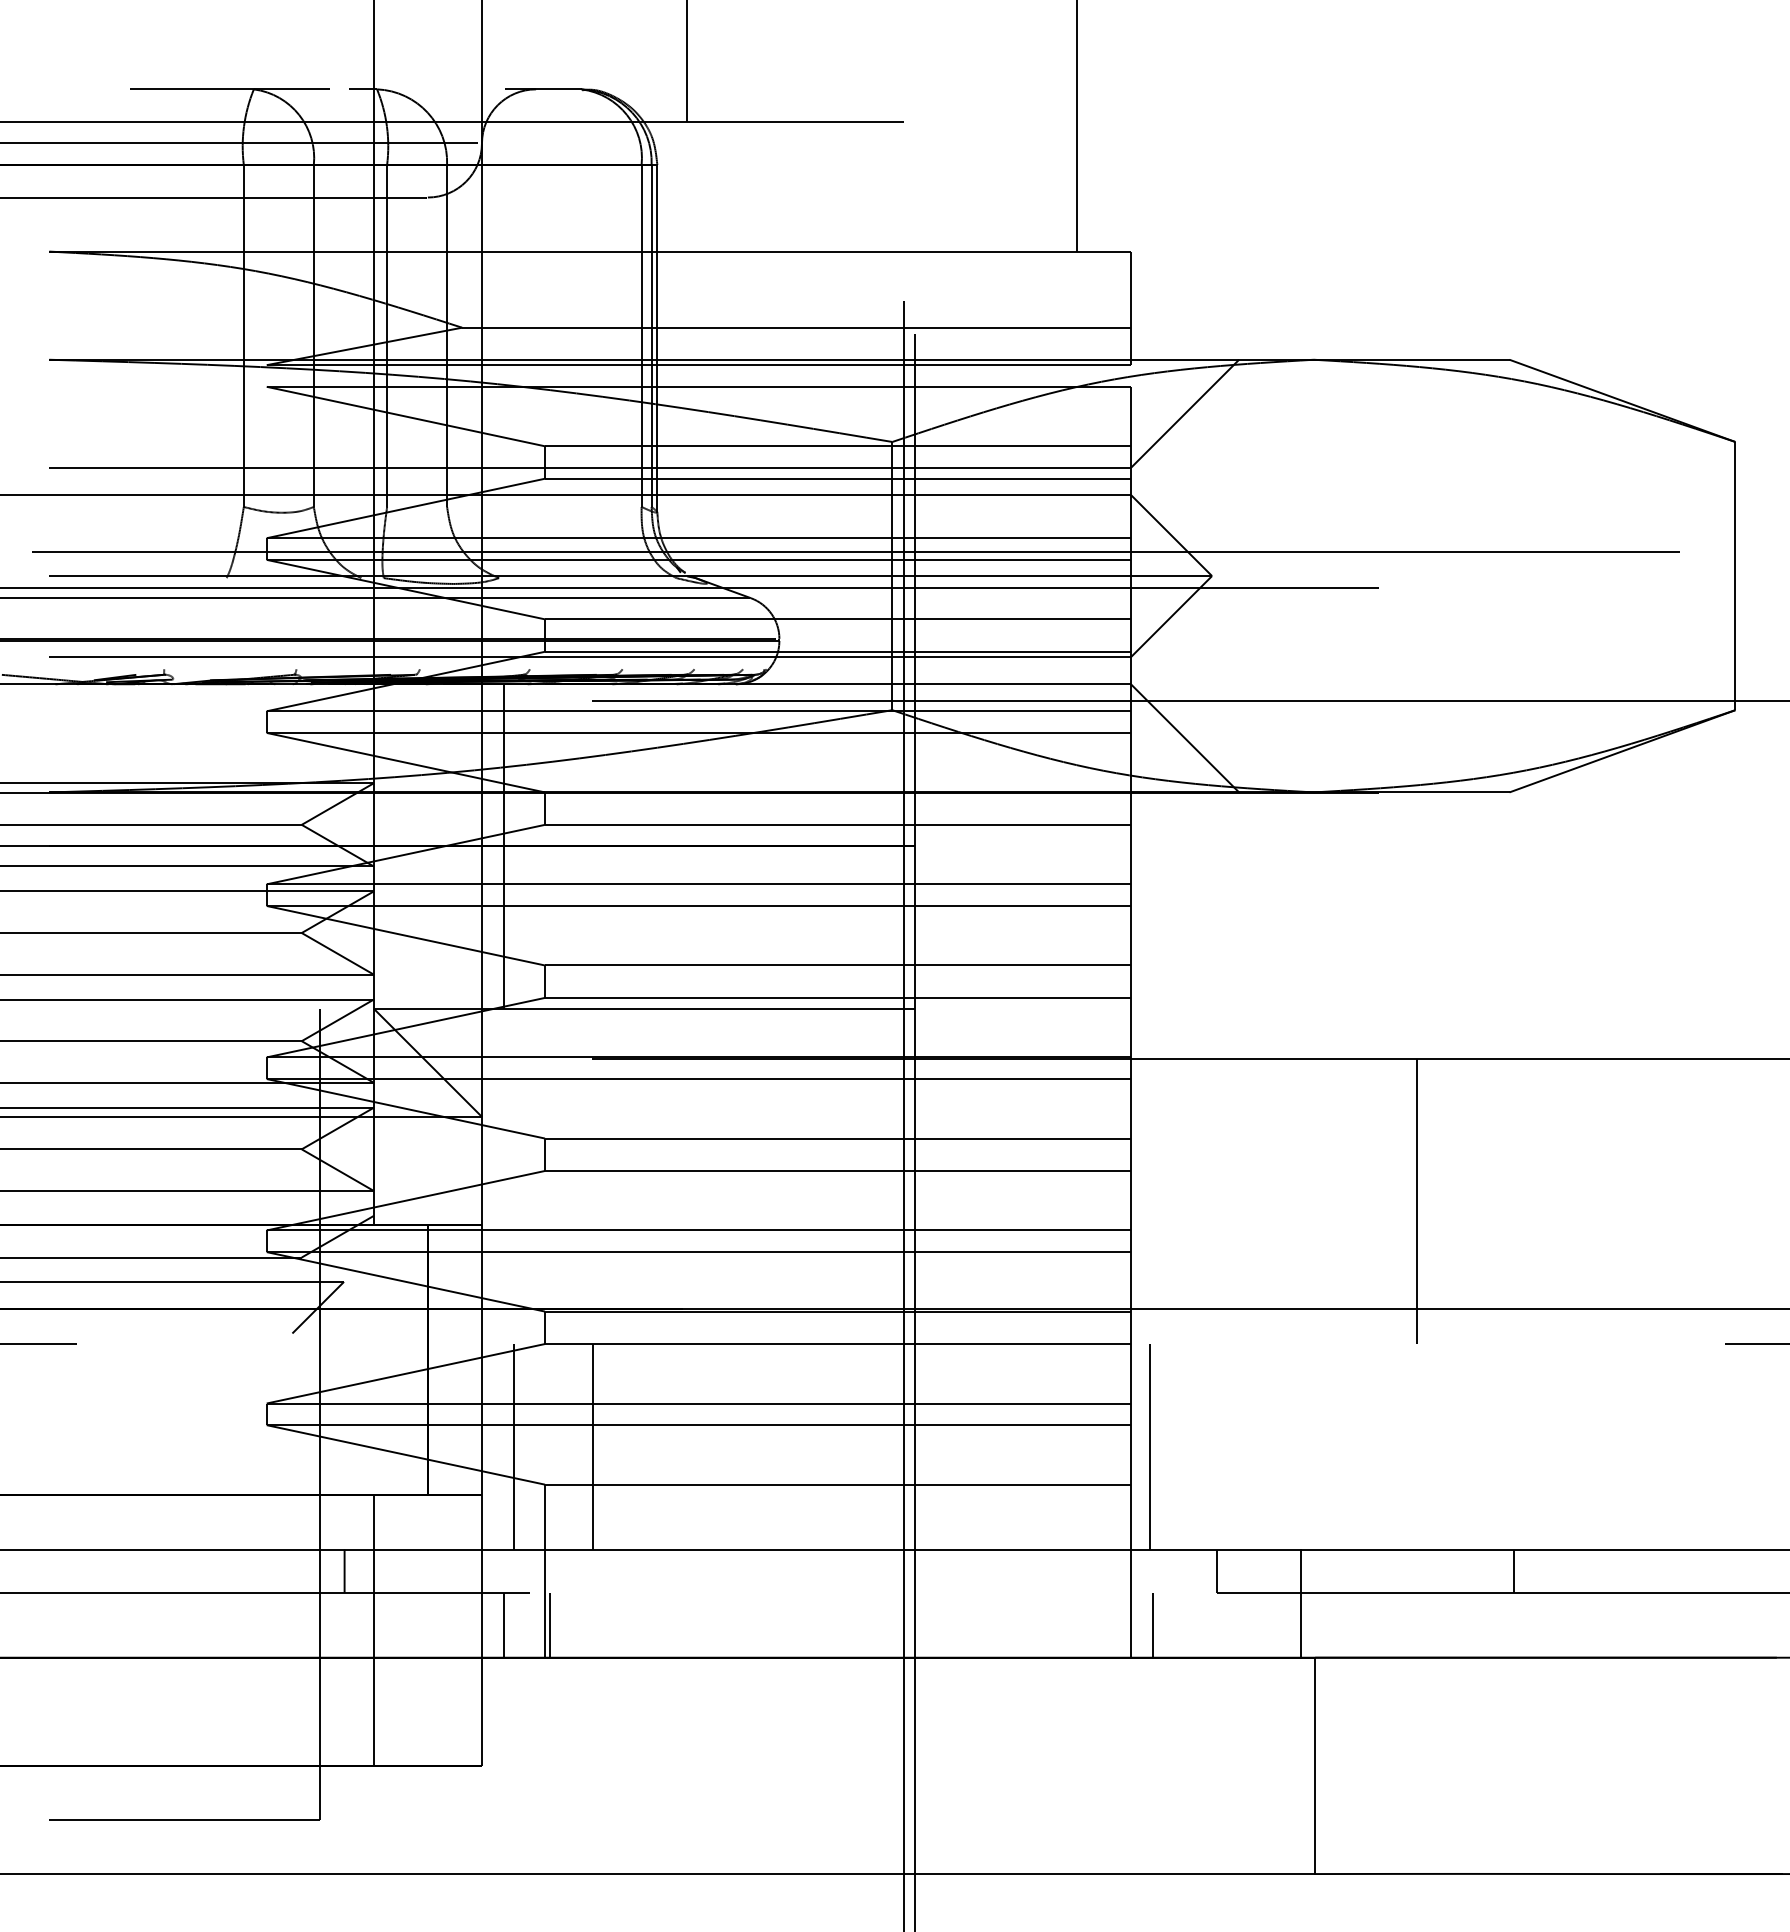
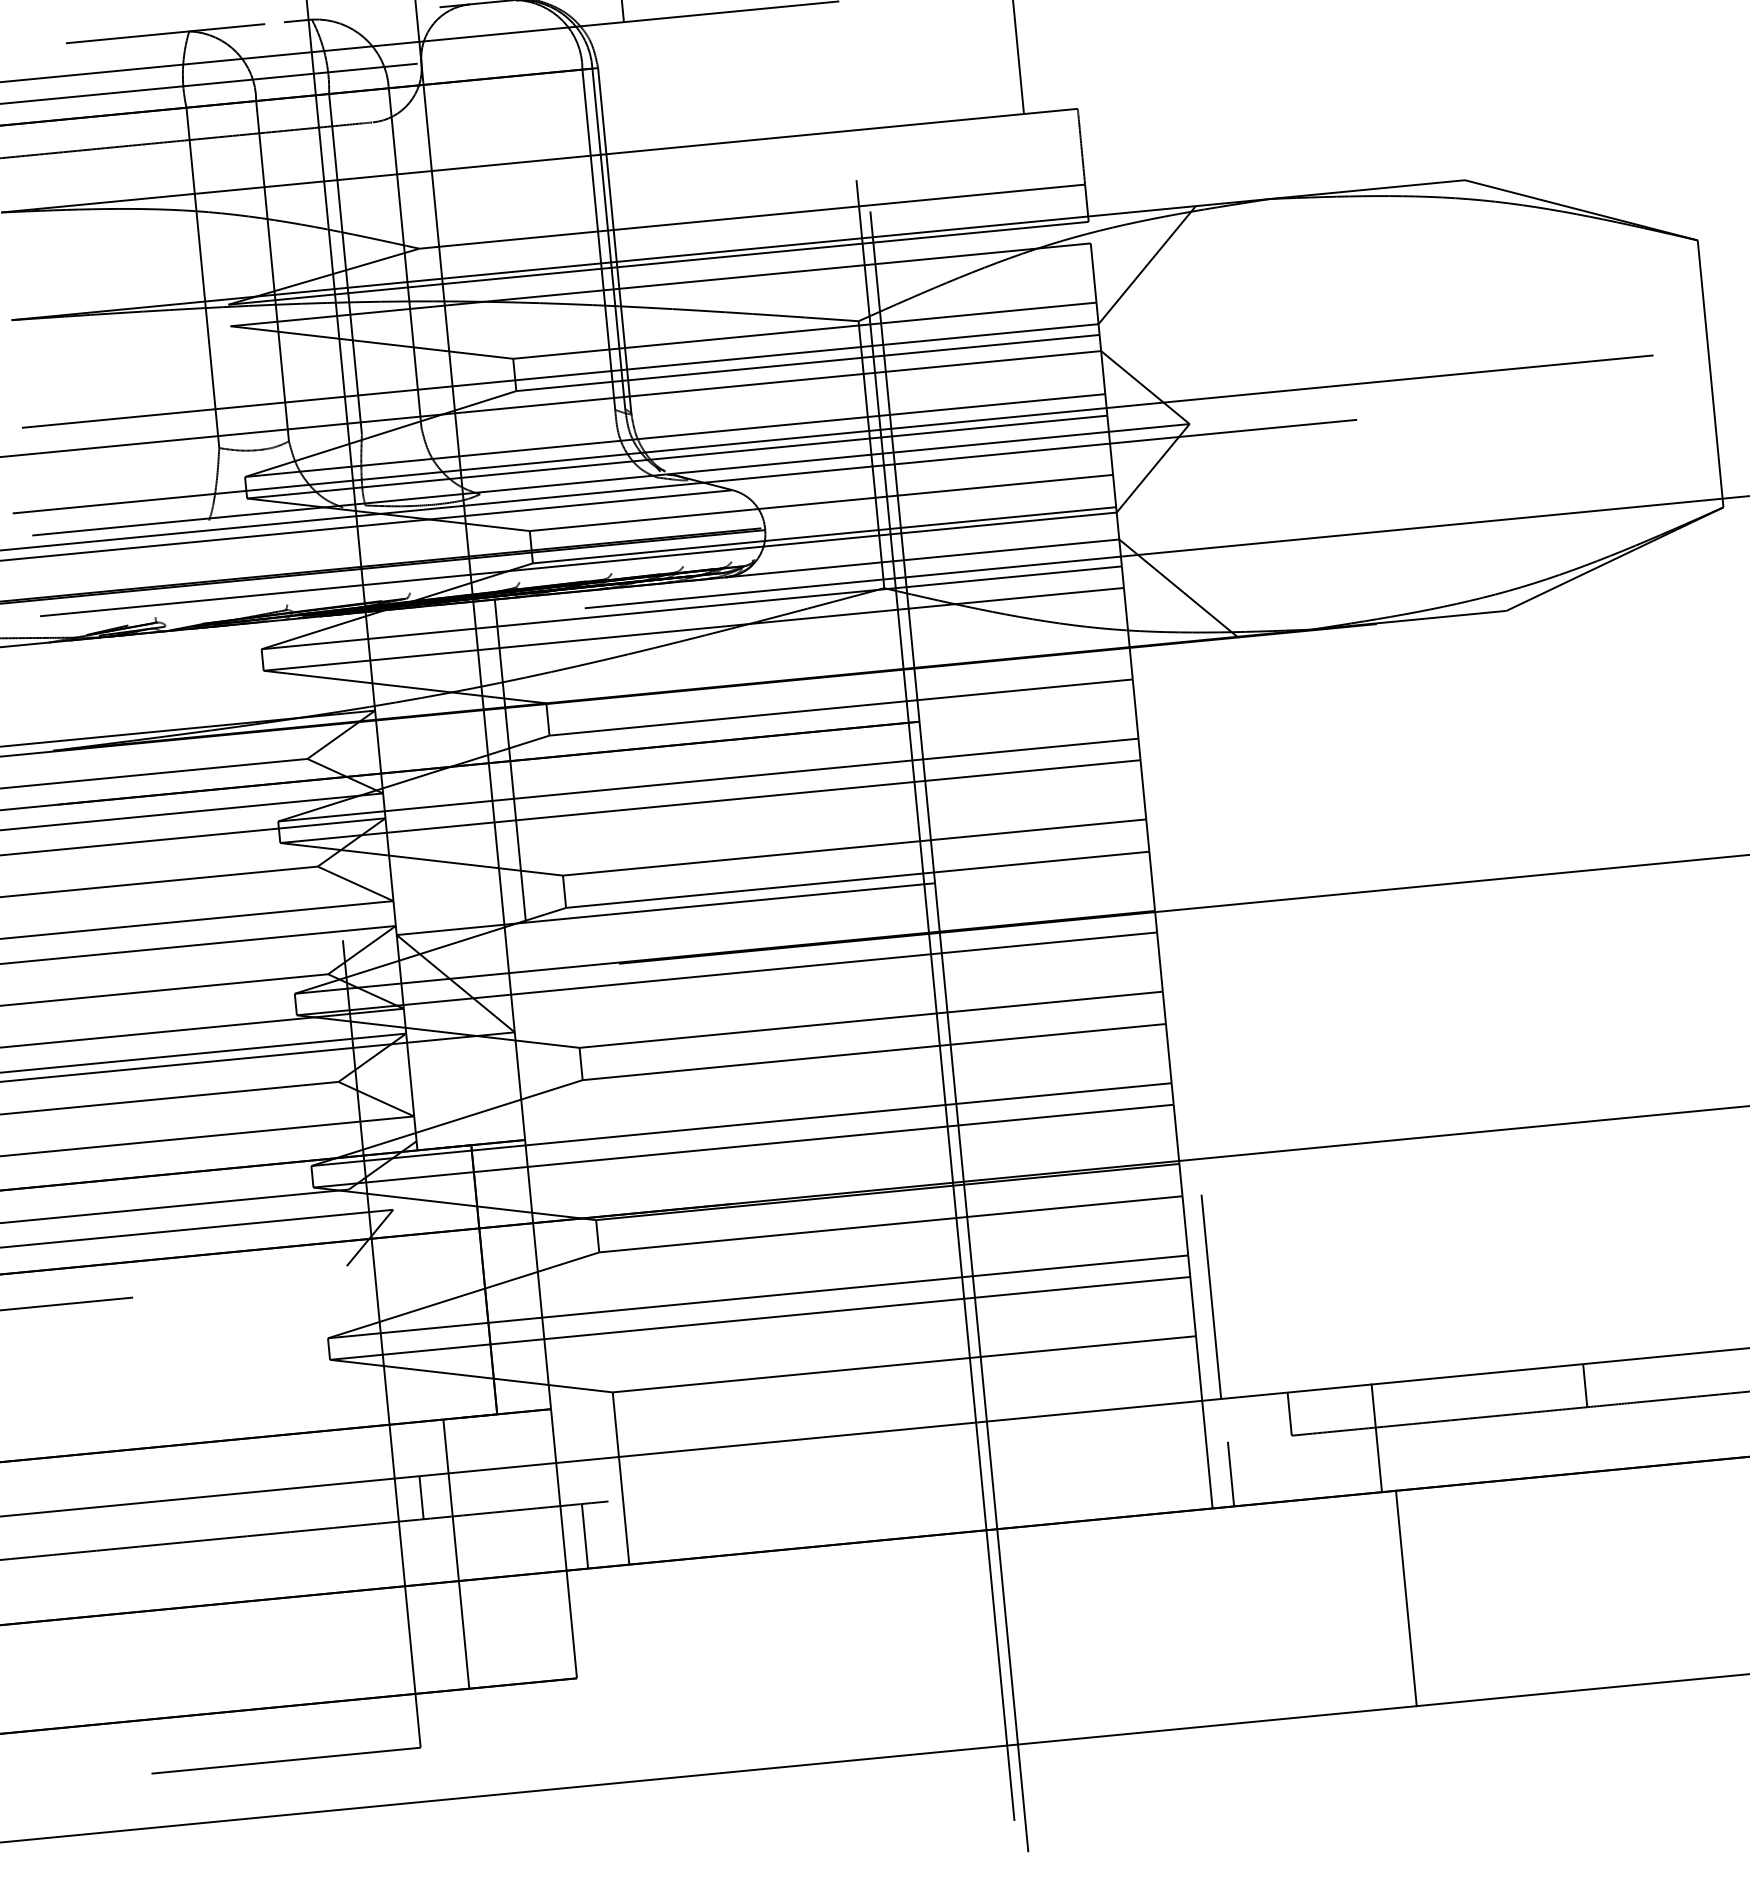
line: (1416, 1201) -> (1453, 1027), removed
line: (514, 1446) -> (578, 1357), removed
line: (592, 1446) -> (656, 1349), removed
line: (549, 1624) -> (630, 1531), removed

